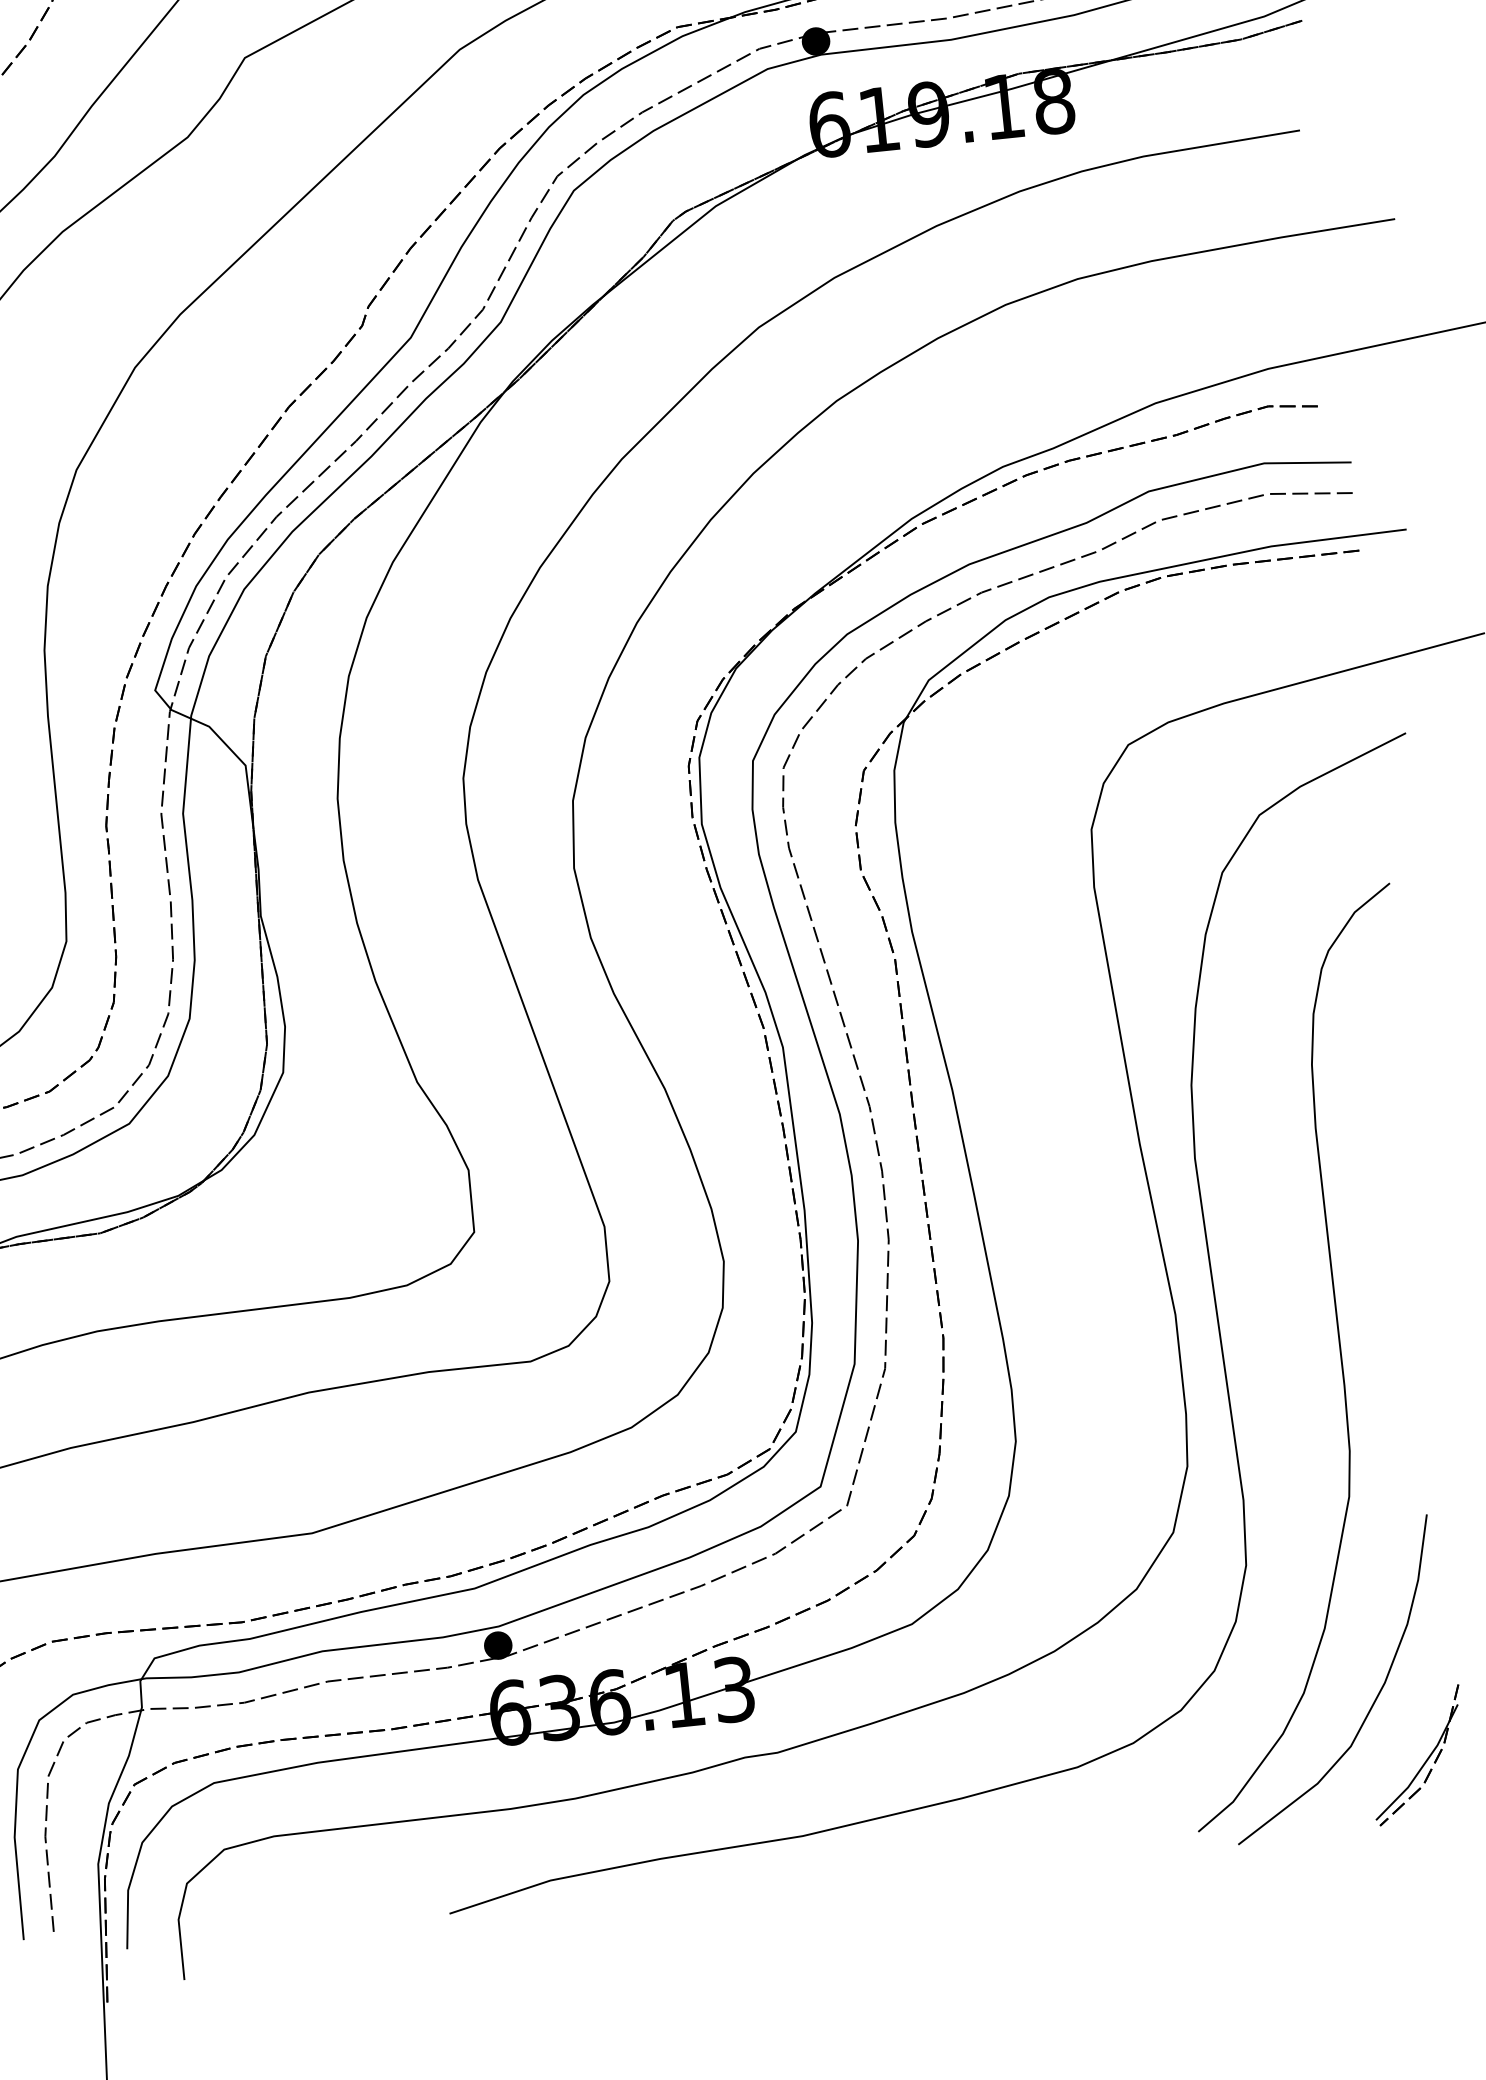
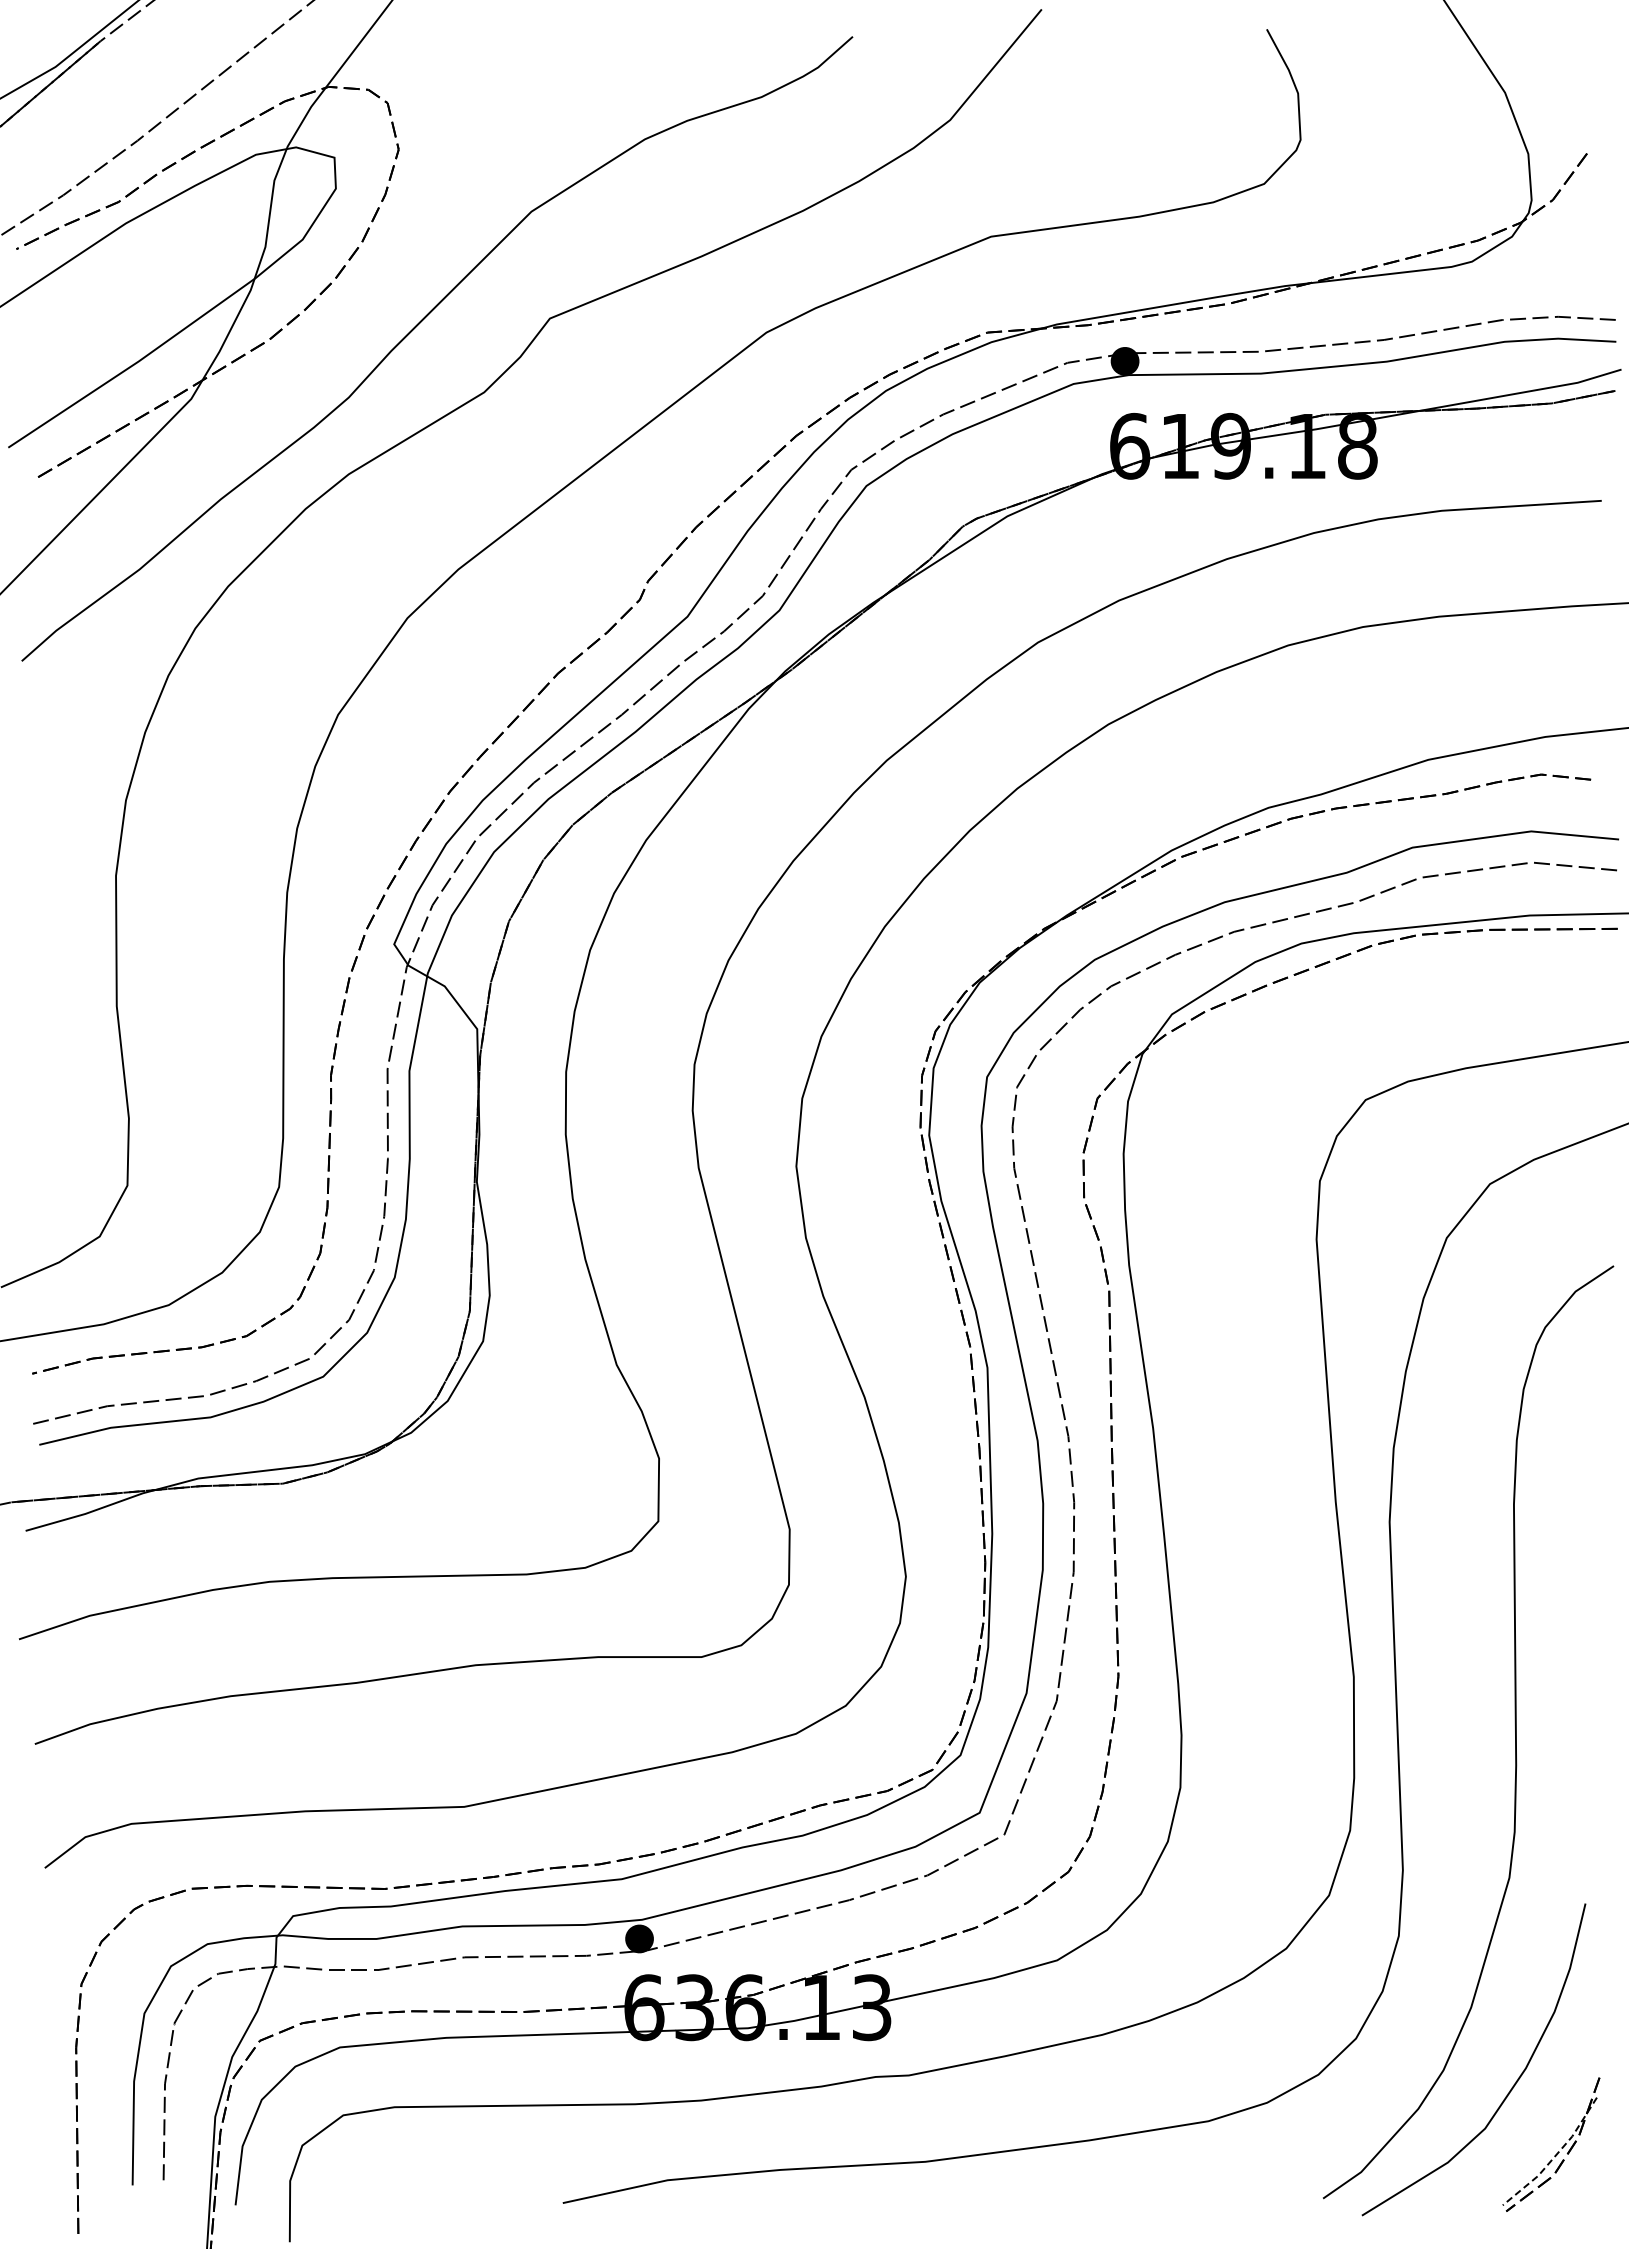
line: (1423, 1766) -> (1555, 2156), solid -> dashed

